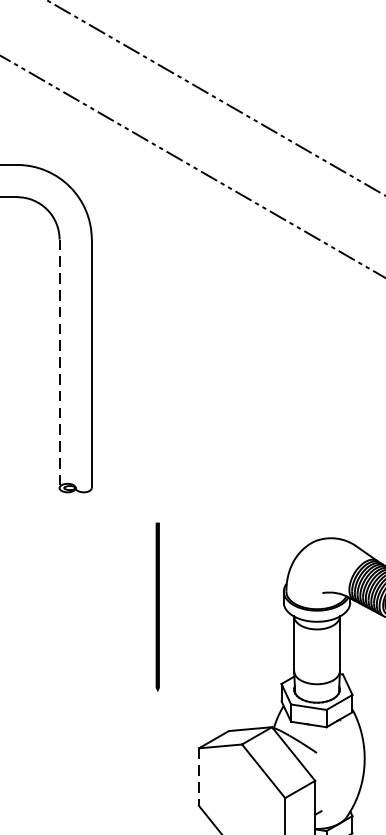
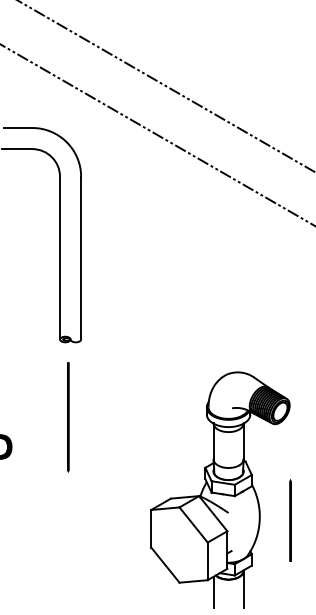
line: (60, 364) -> (60, 258), dashed -> solid
line: (158, 607) -> (68, 417), moved
line: (199, 776) -> (151, 528), dashed -> solid

